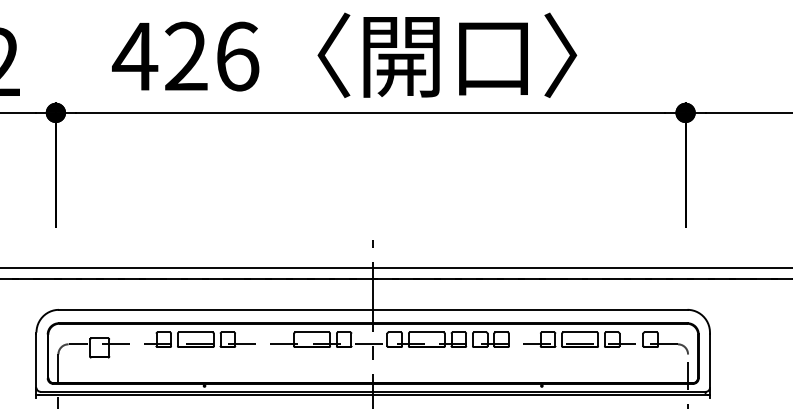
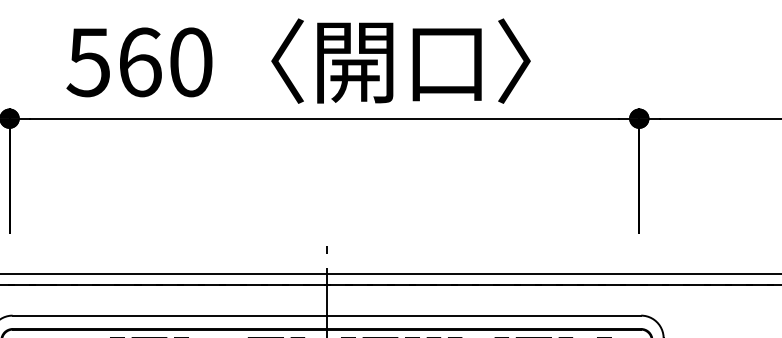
text: (185, 56) -> (139, 62), 426 -> 560

